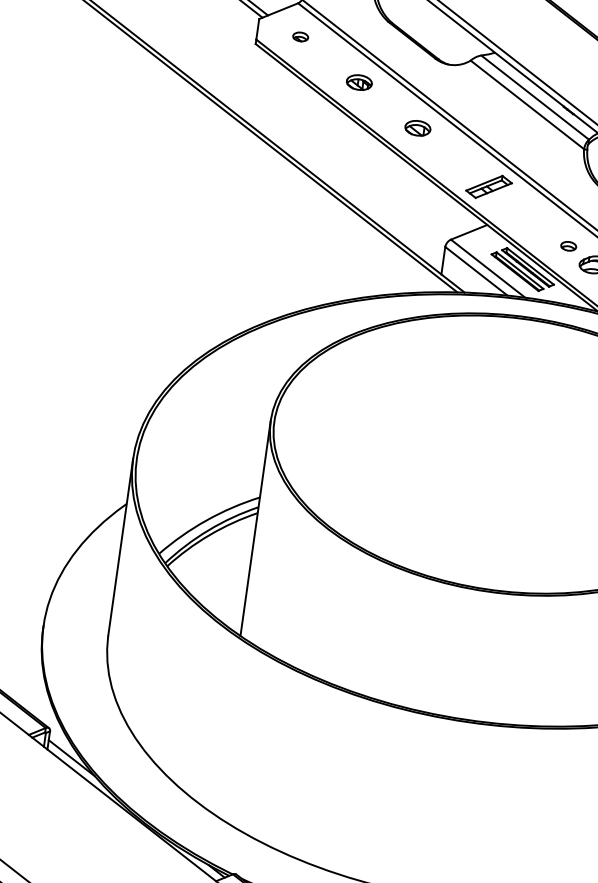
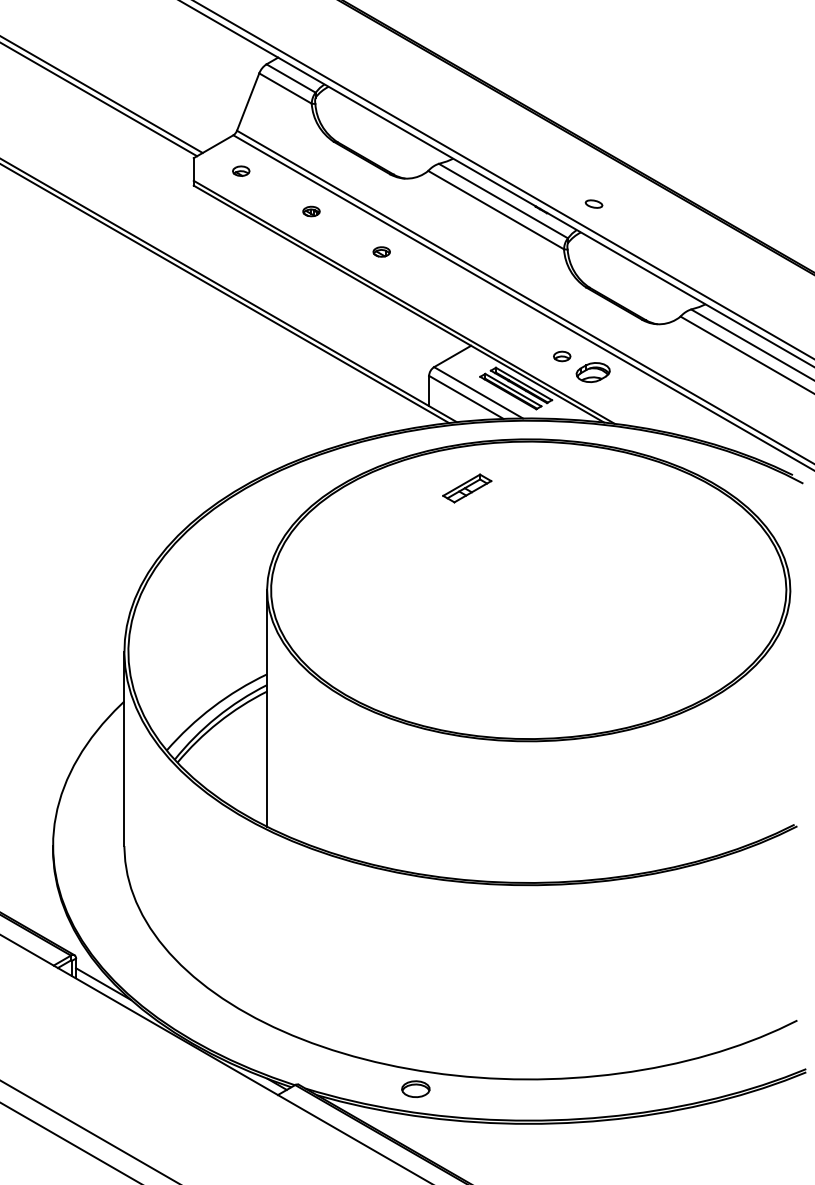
part: (359, 82) -> (311, 211), size x0.6
part: (417, 127) -> (381, 251), size x0.6
part: (489, 186) -> (467, 488), moved

